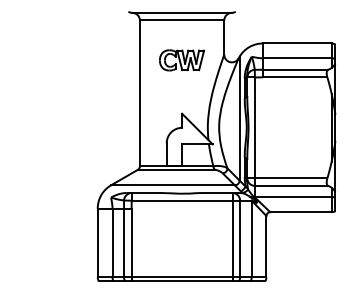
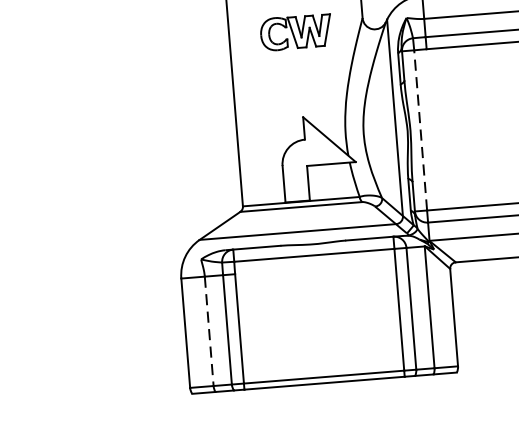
line: (254, 127) -> (419, 129), solid -> dashed
line: (112, 243) -> (209, 332), solid -> dashed

